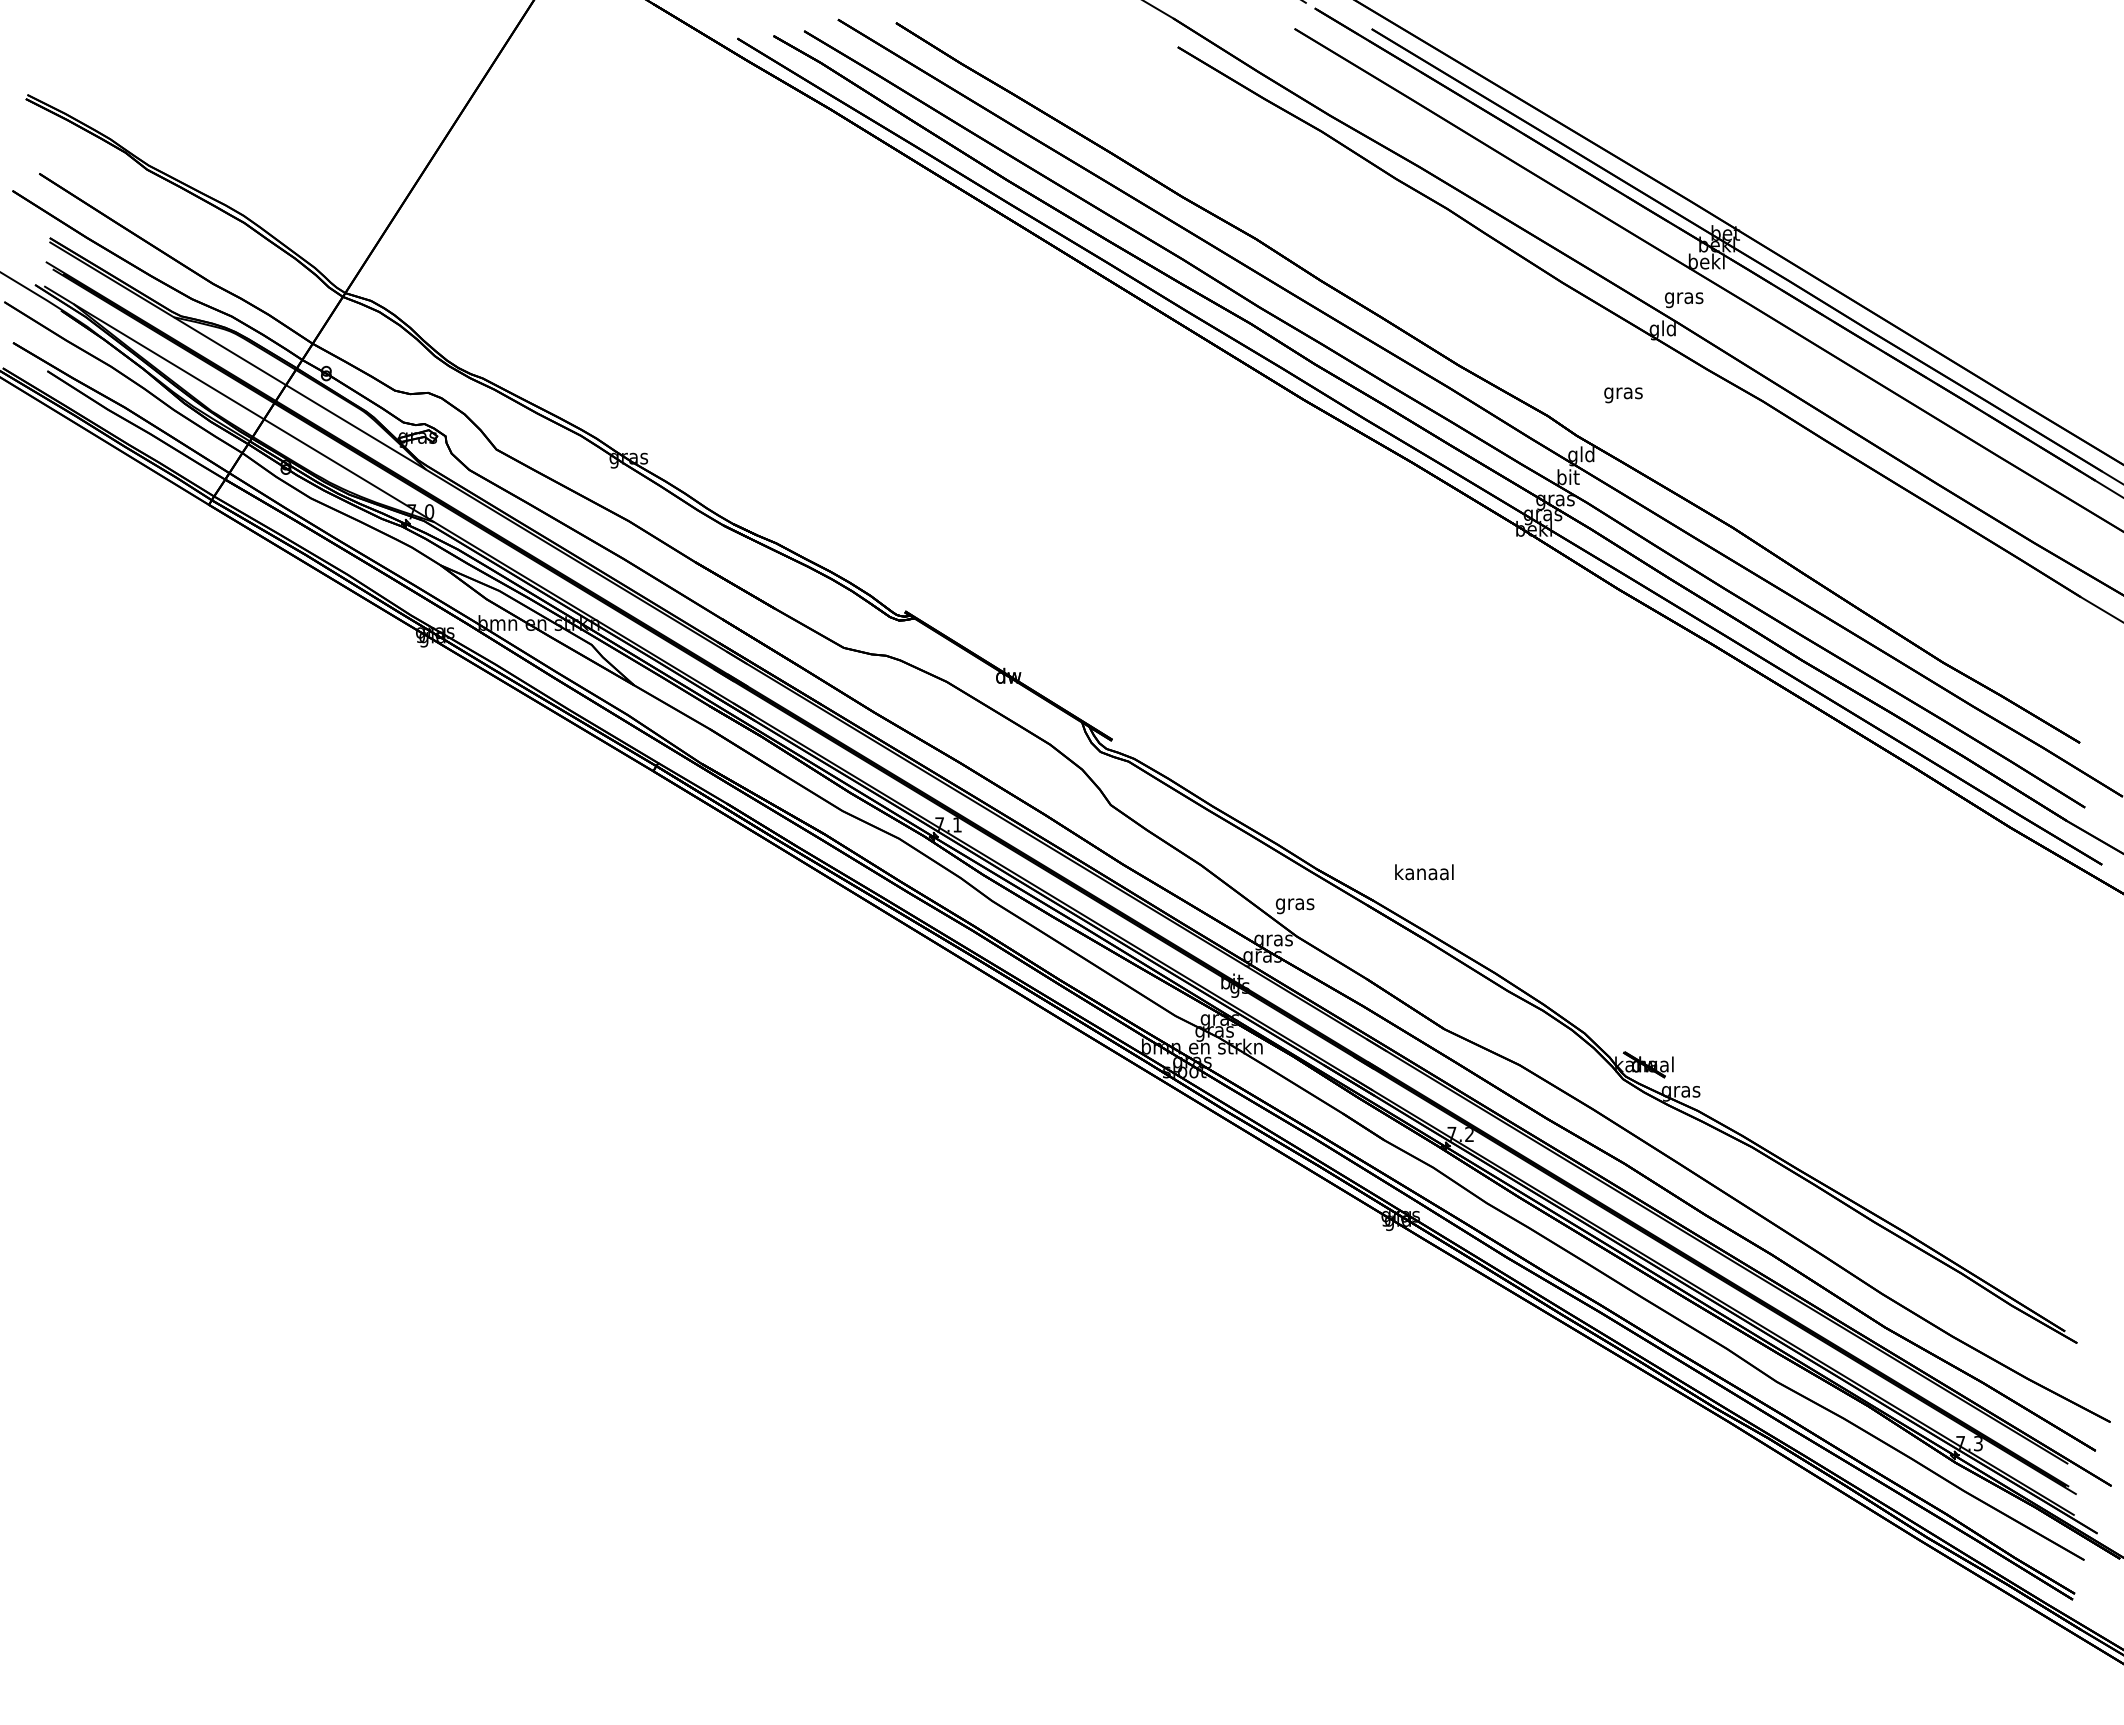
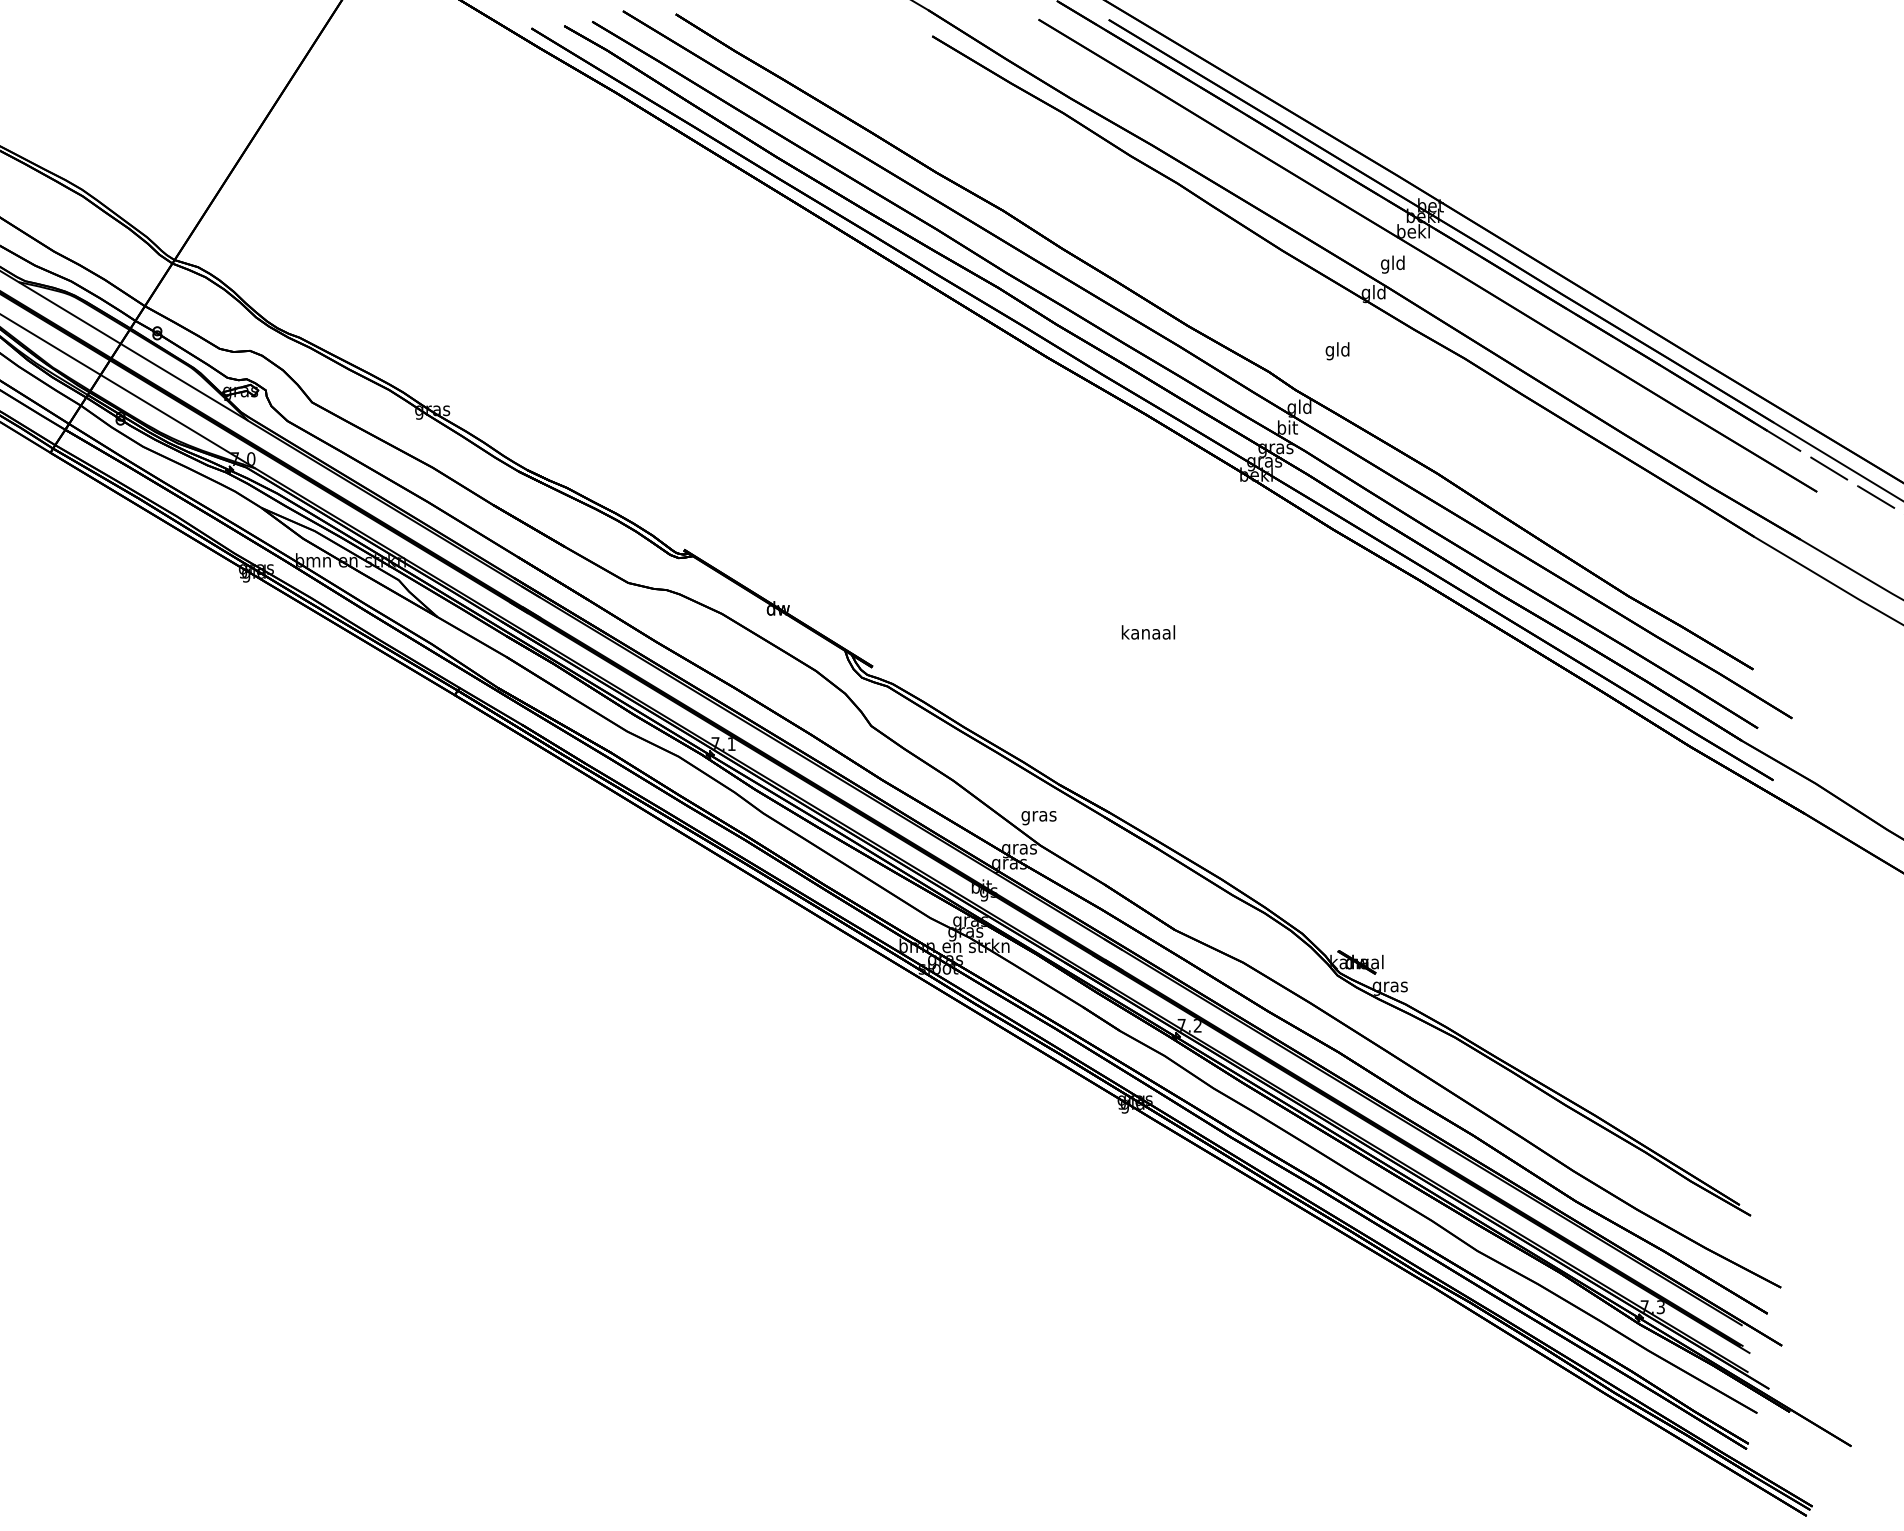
text: (1684, 298) -> (1393, 264), gras -> gld
text: (1623, 393) -> (1337, 351), gras -> gld
text: (1424, 872) -> (1148, 632), moved

